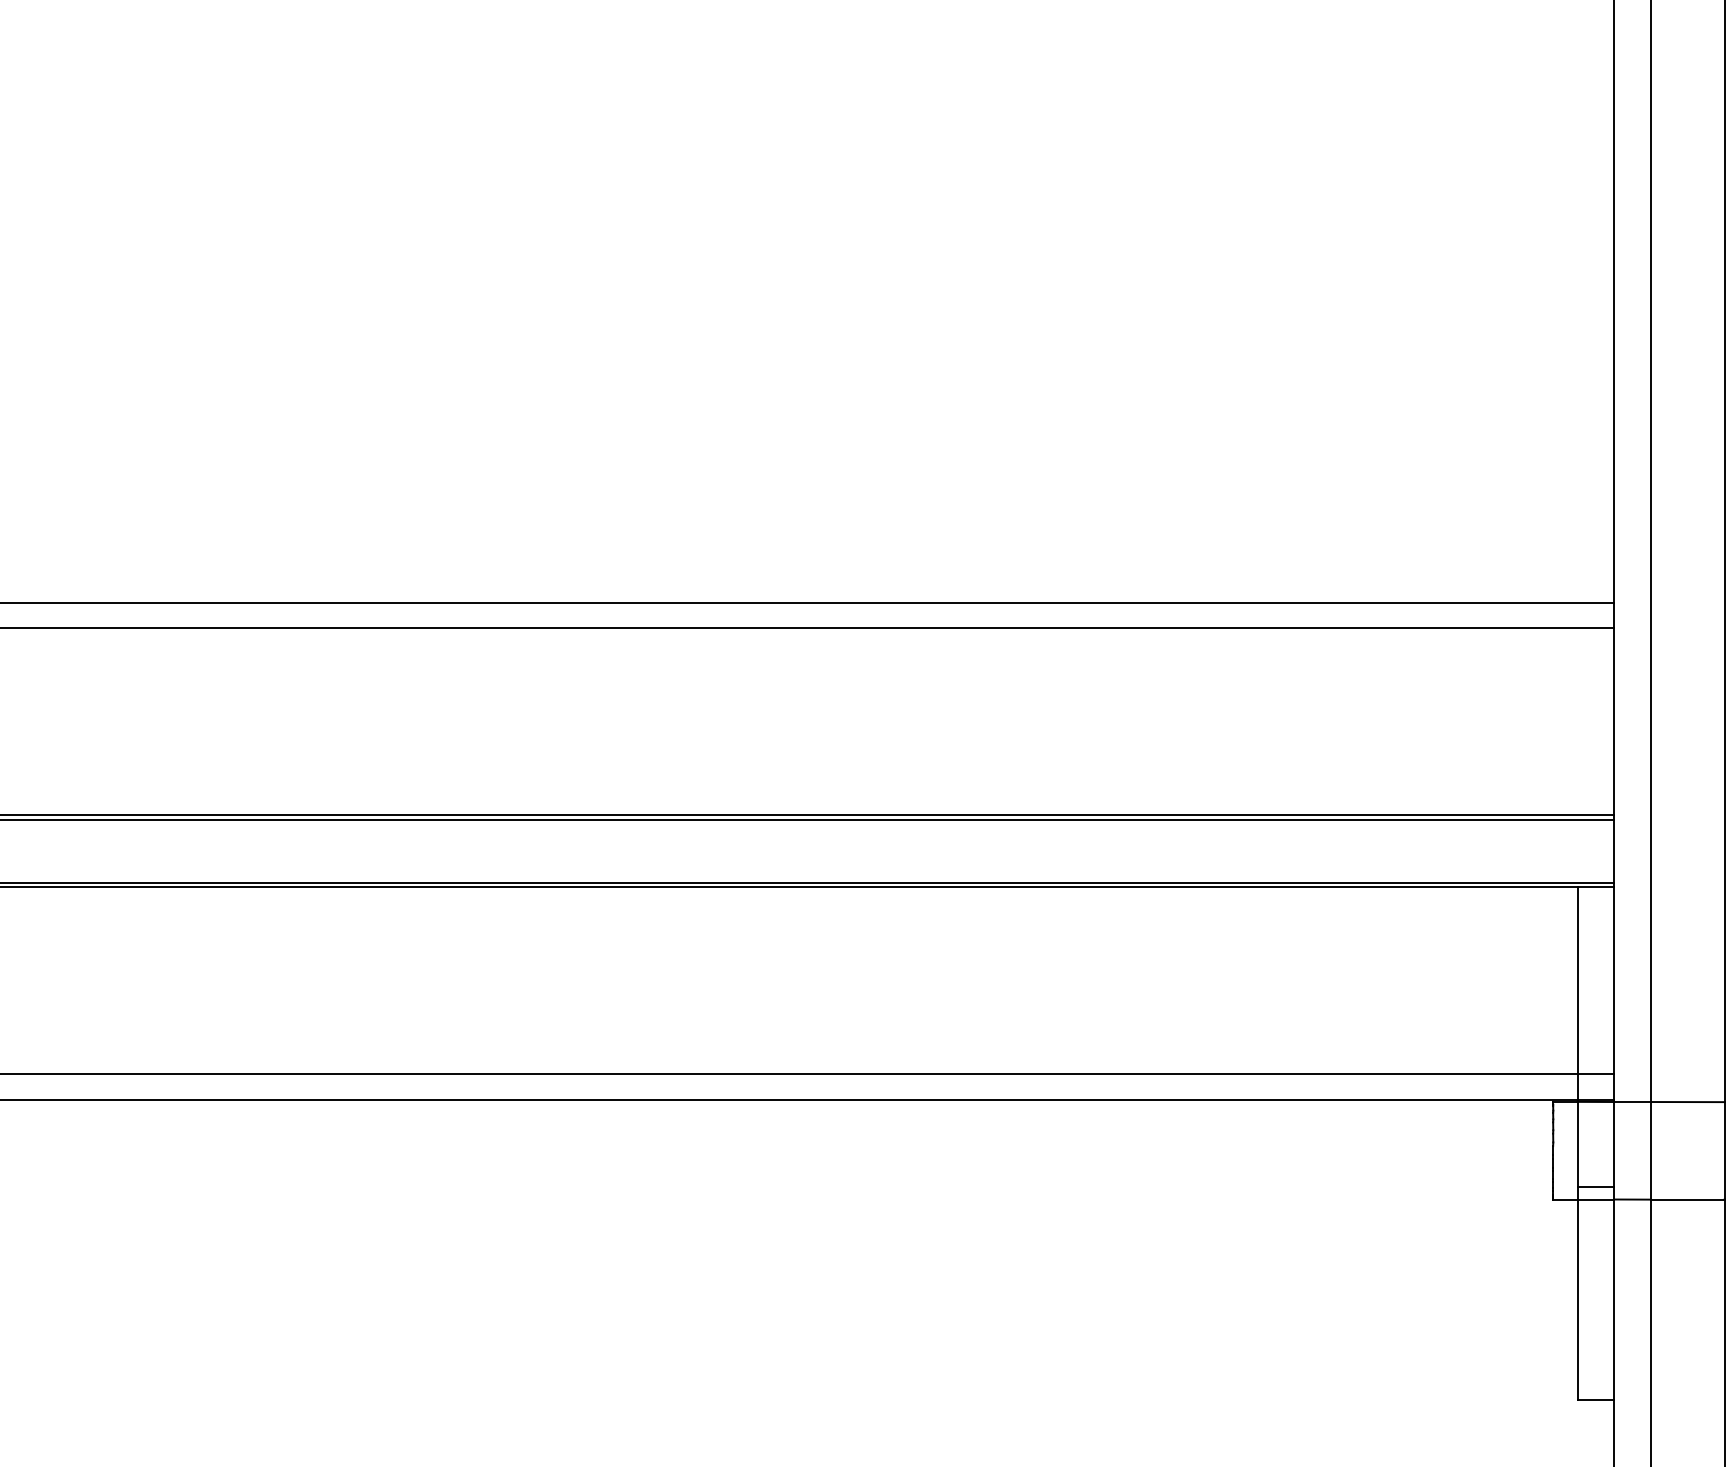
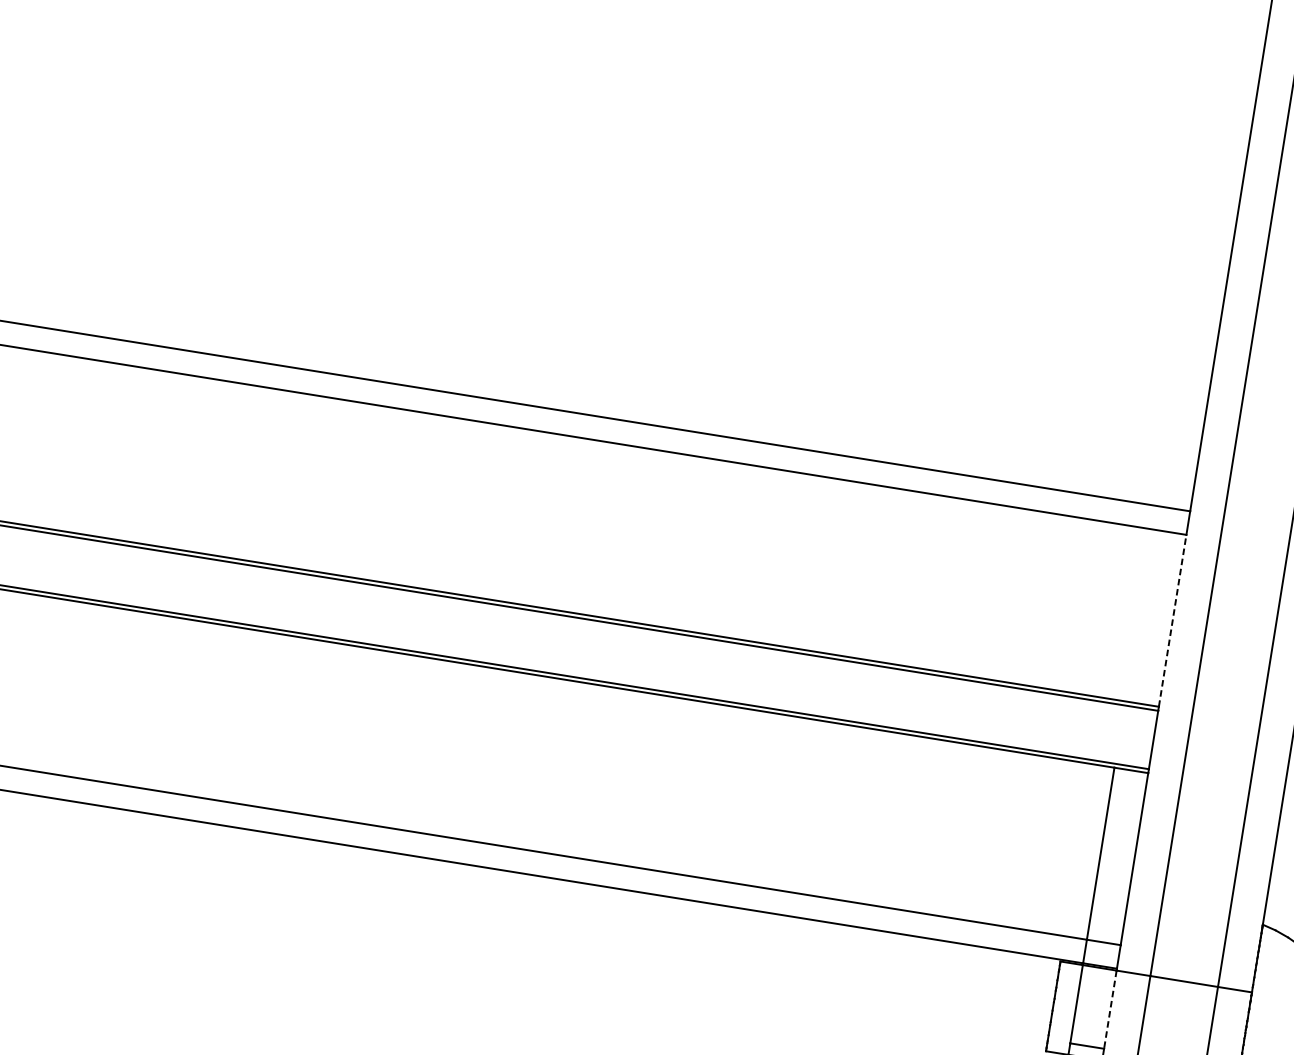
line: (1614, 721) -> (1172, 620), solid -> dashed
line: (1614, 1144) -> (1110, 1009), solid -> dashed

